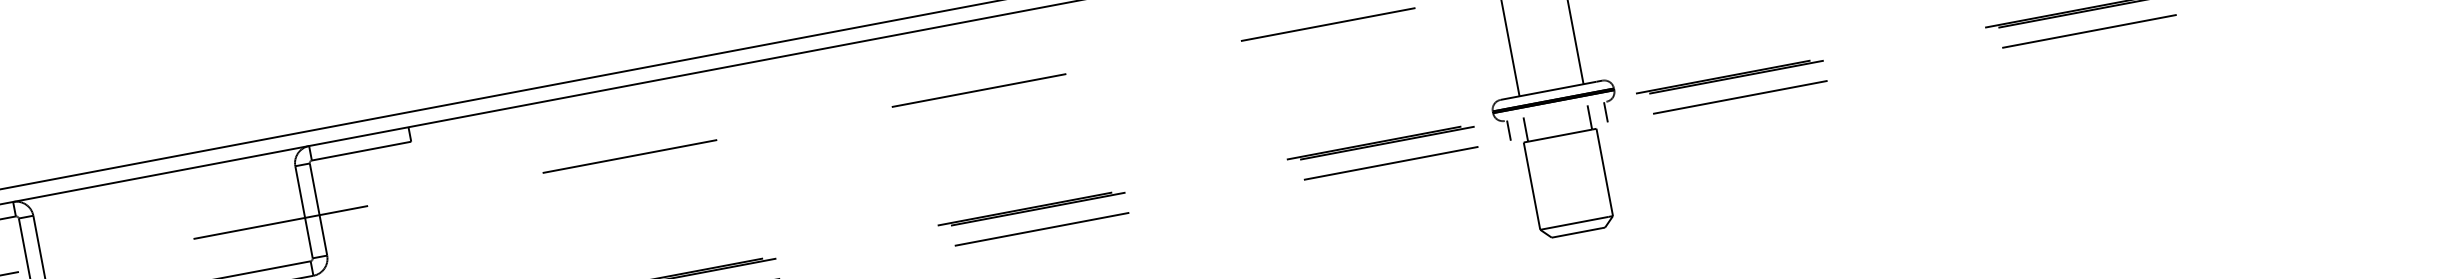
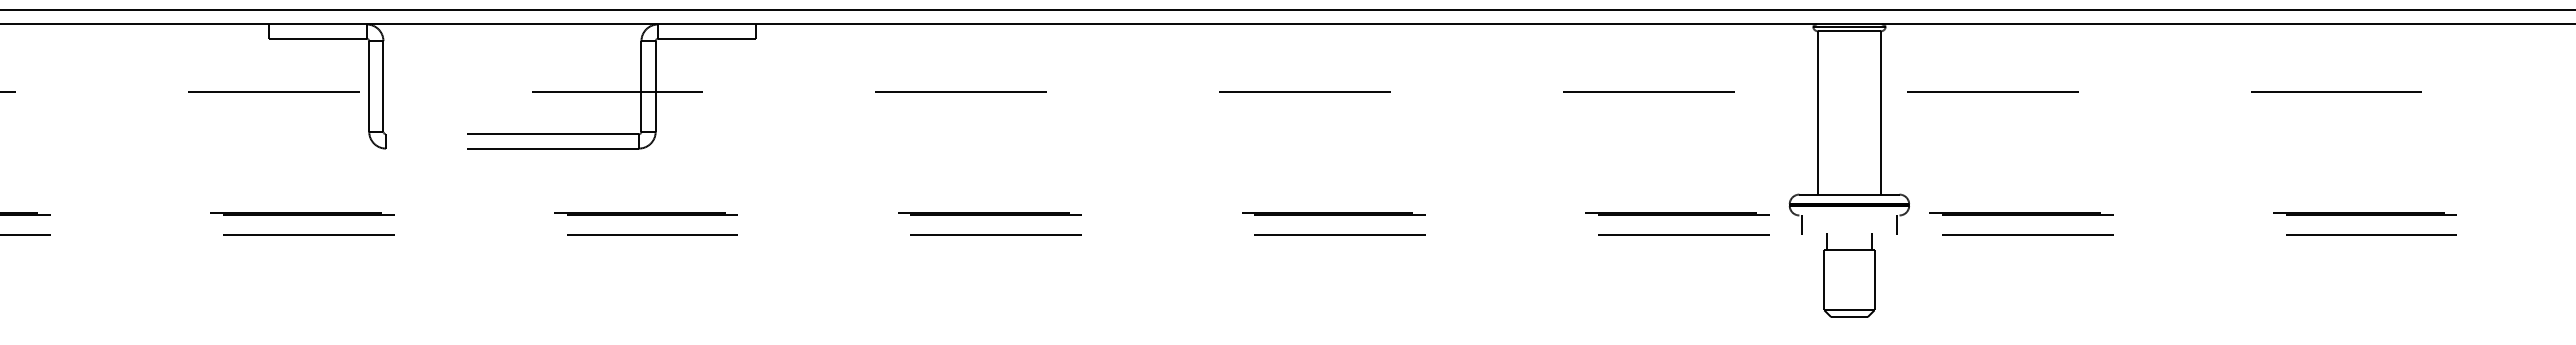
part: (1567, 172) -> (1849, 275), size x0.7

